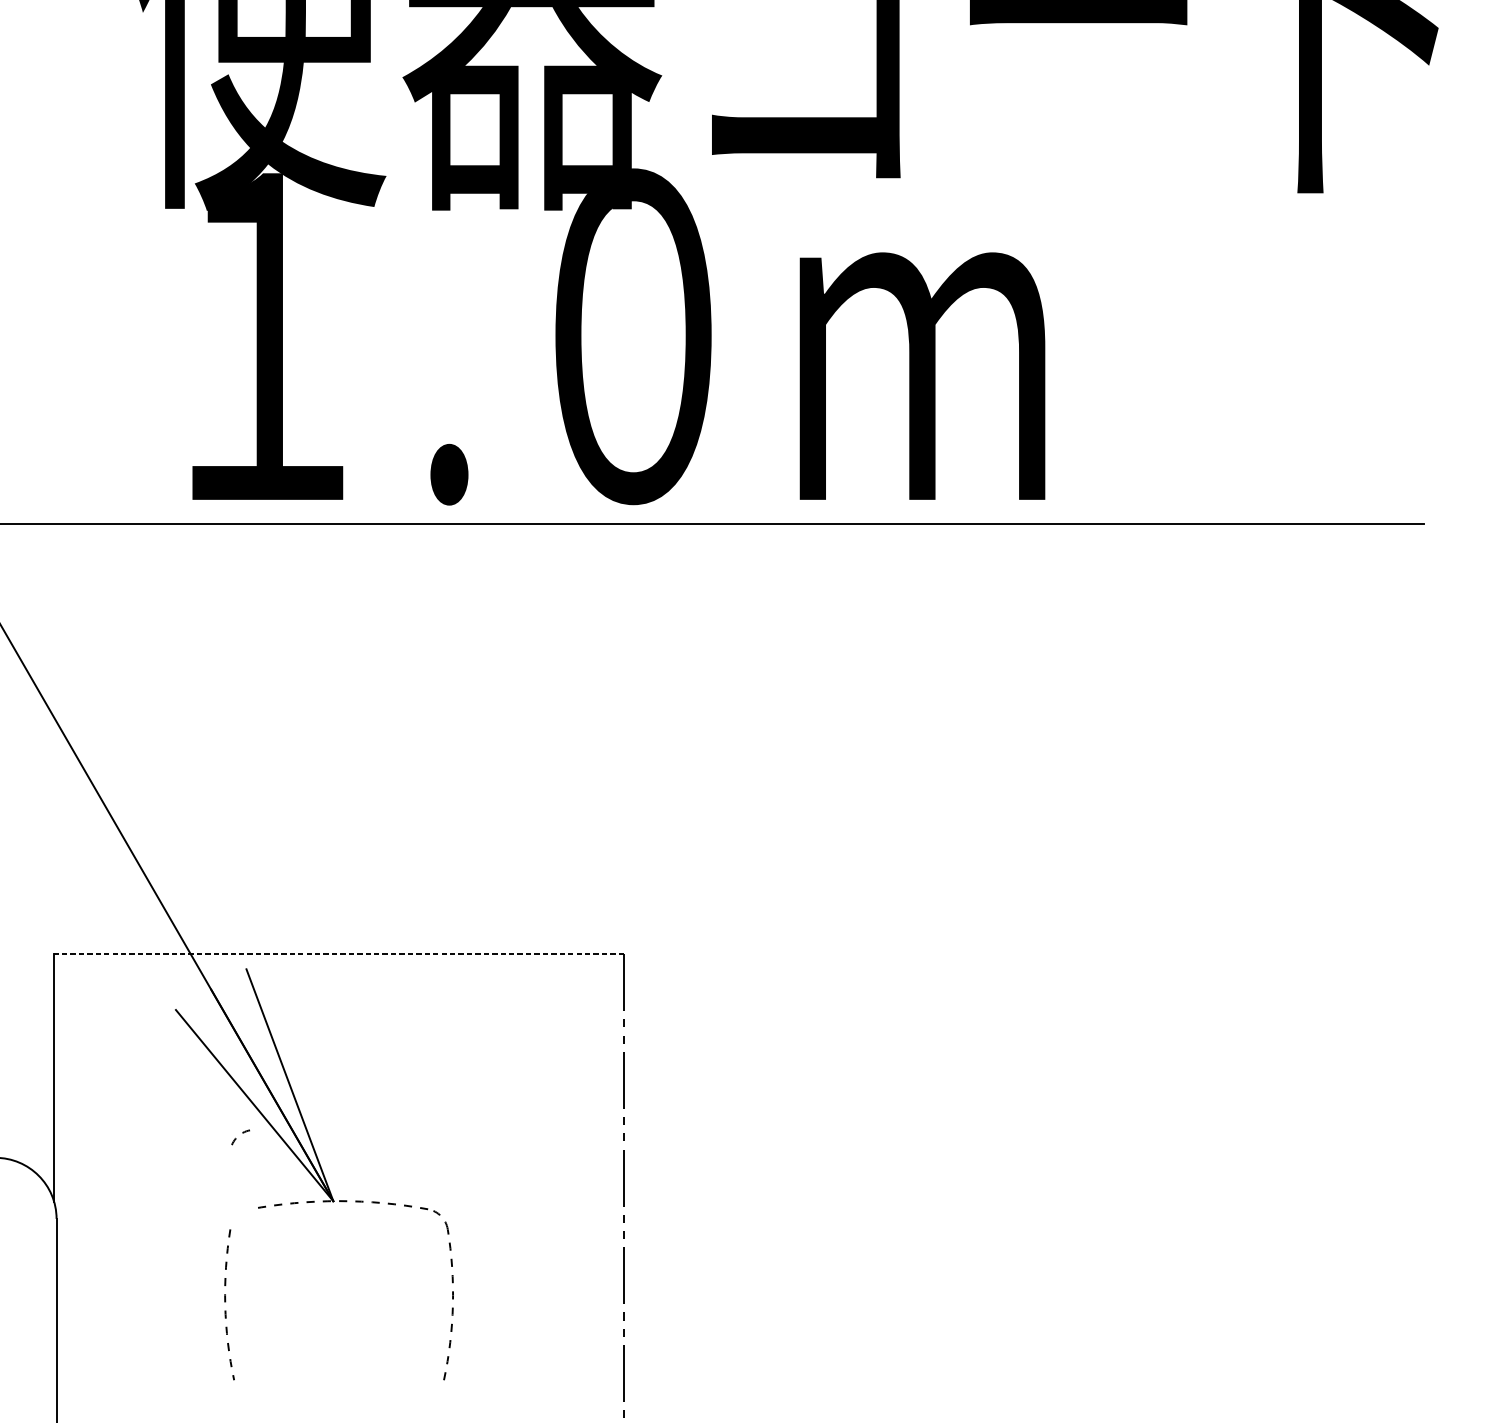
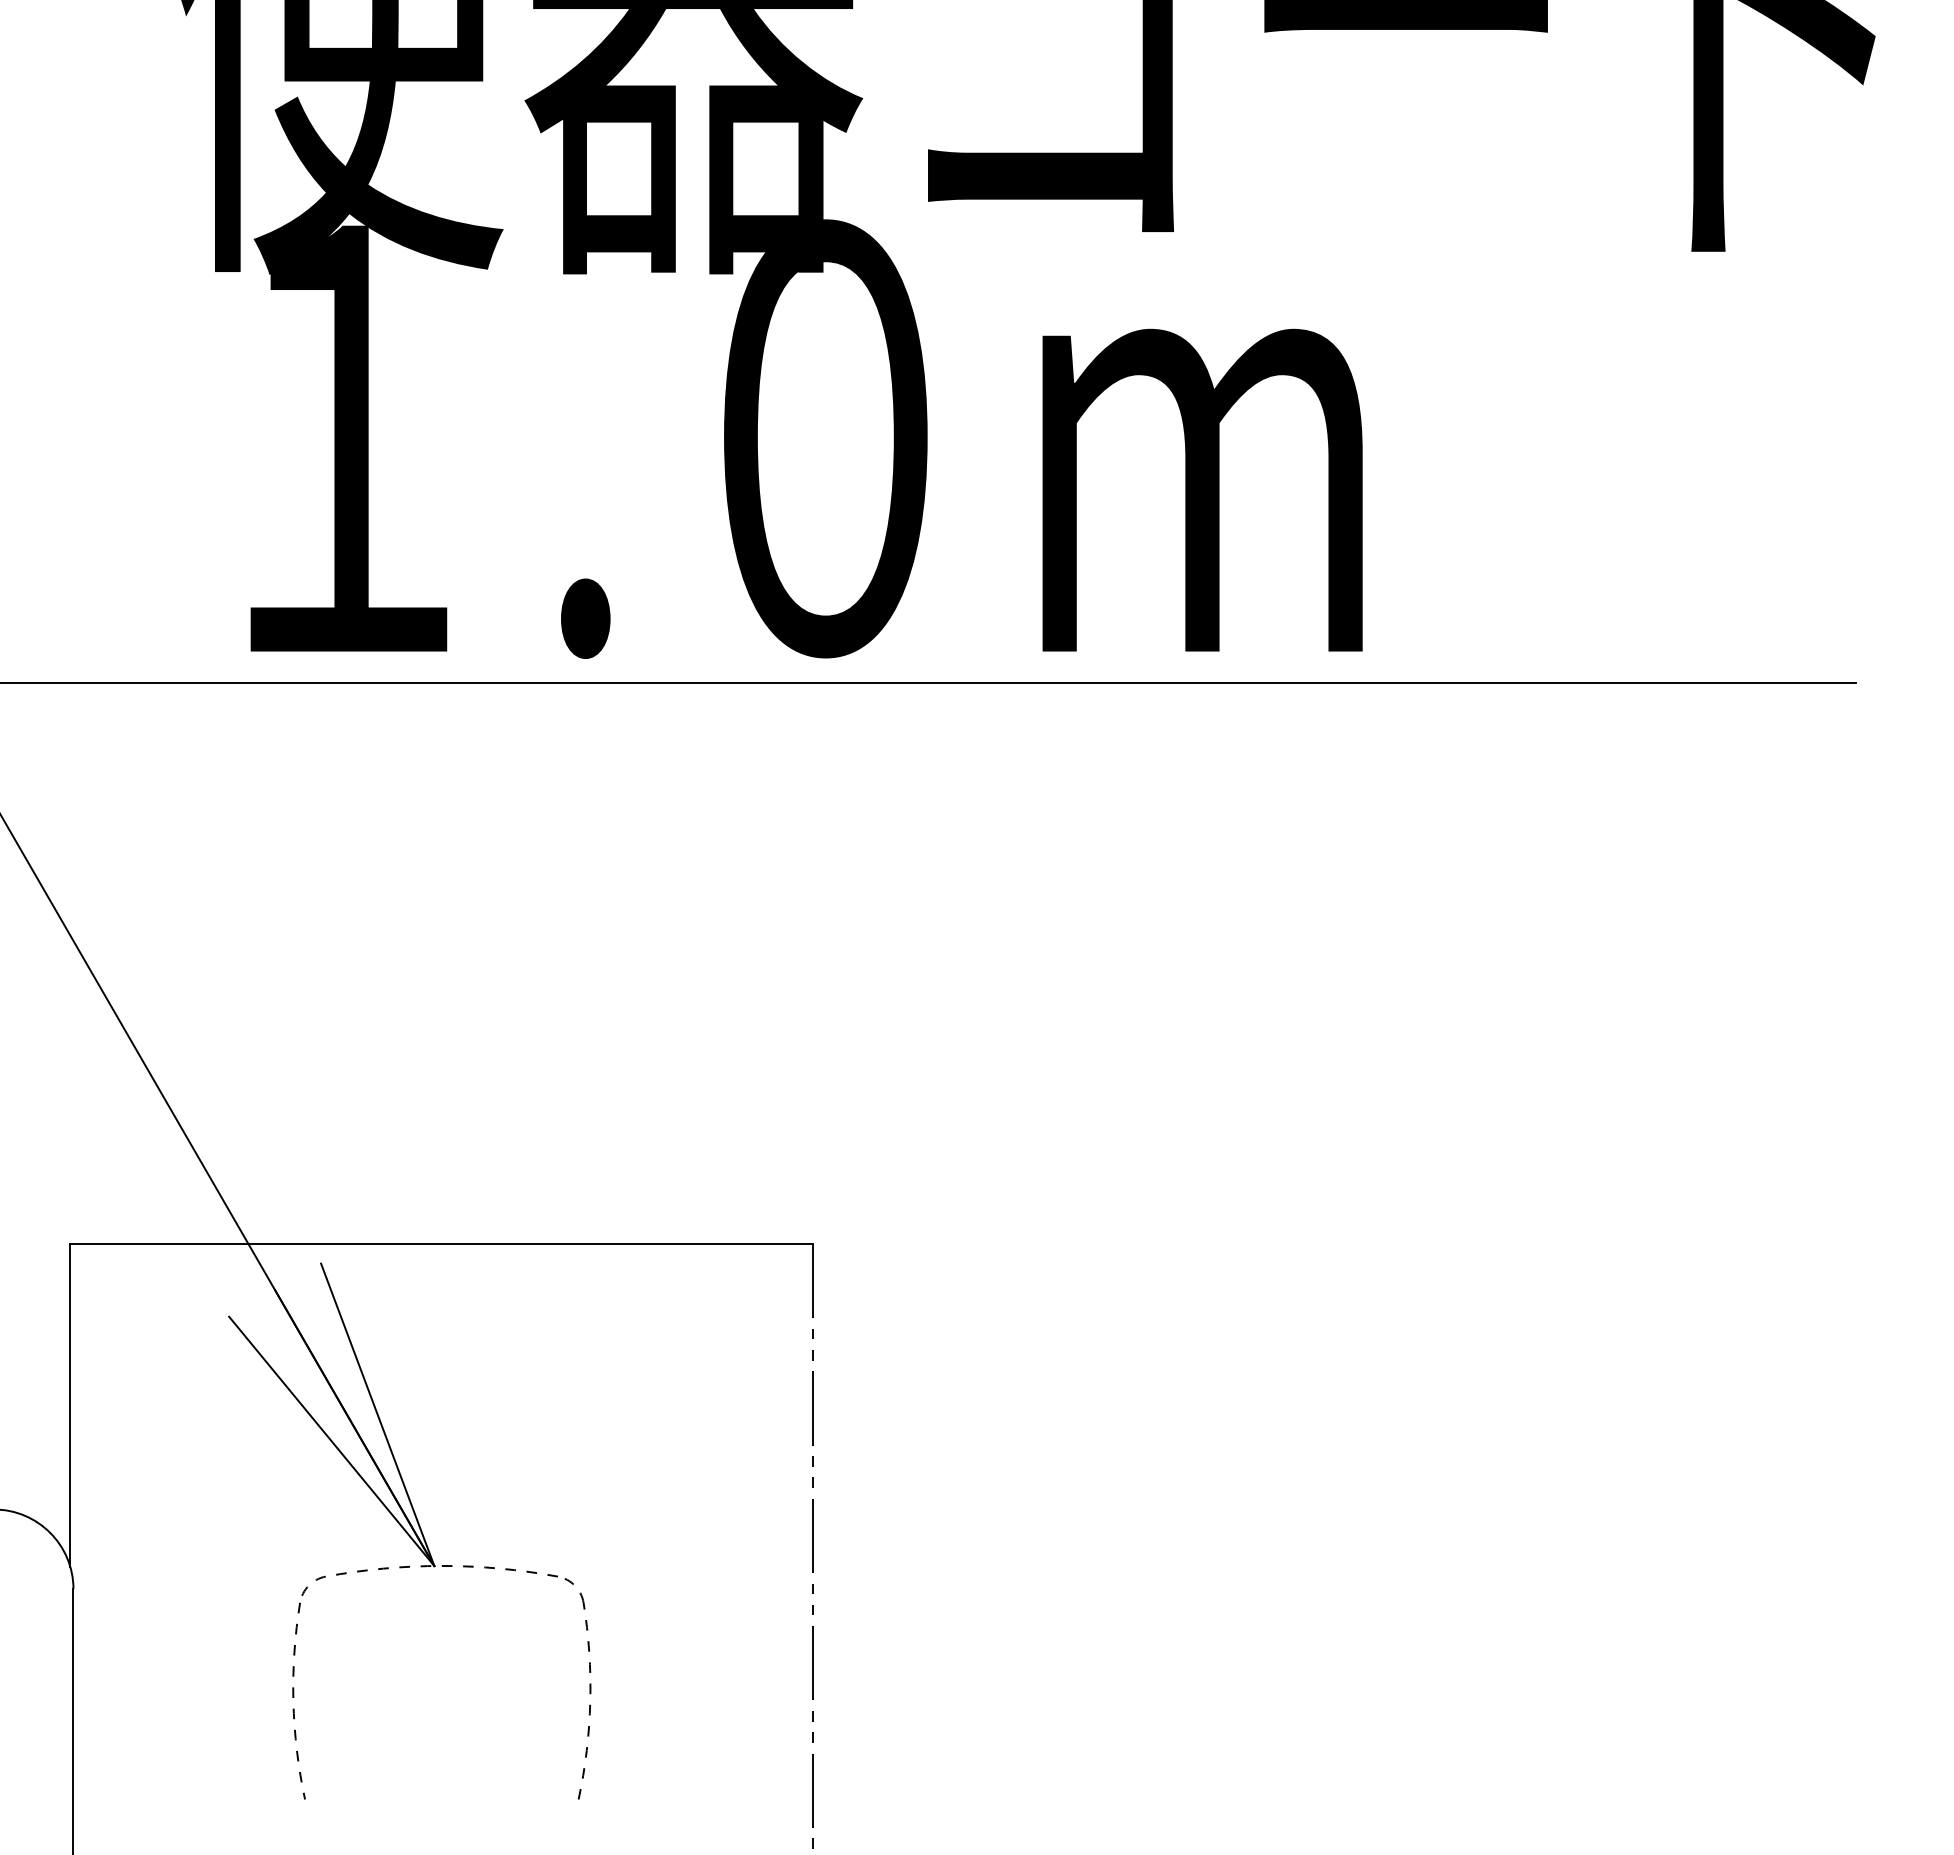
line: (338, 953) -> (441, 1243), dashed -> solid
arc: (236, 1138) -> (308, 1587), moved

